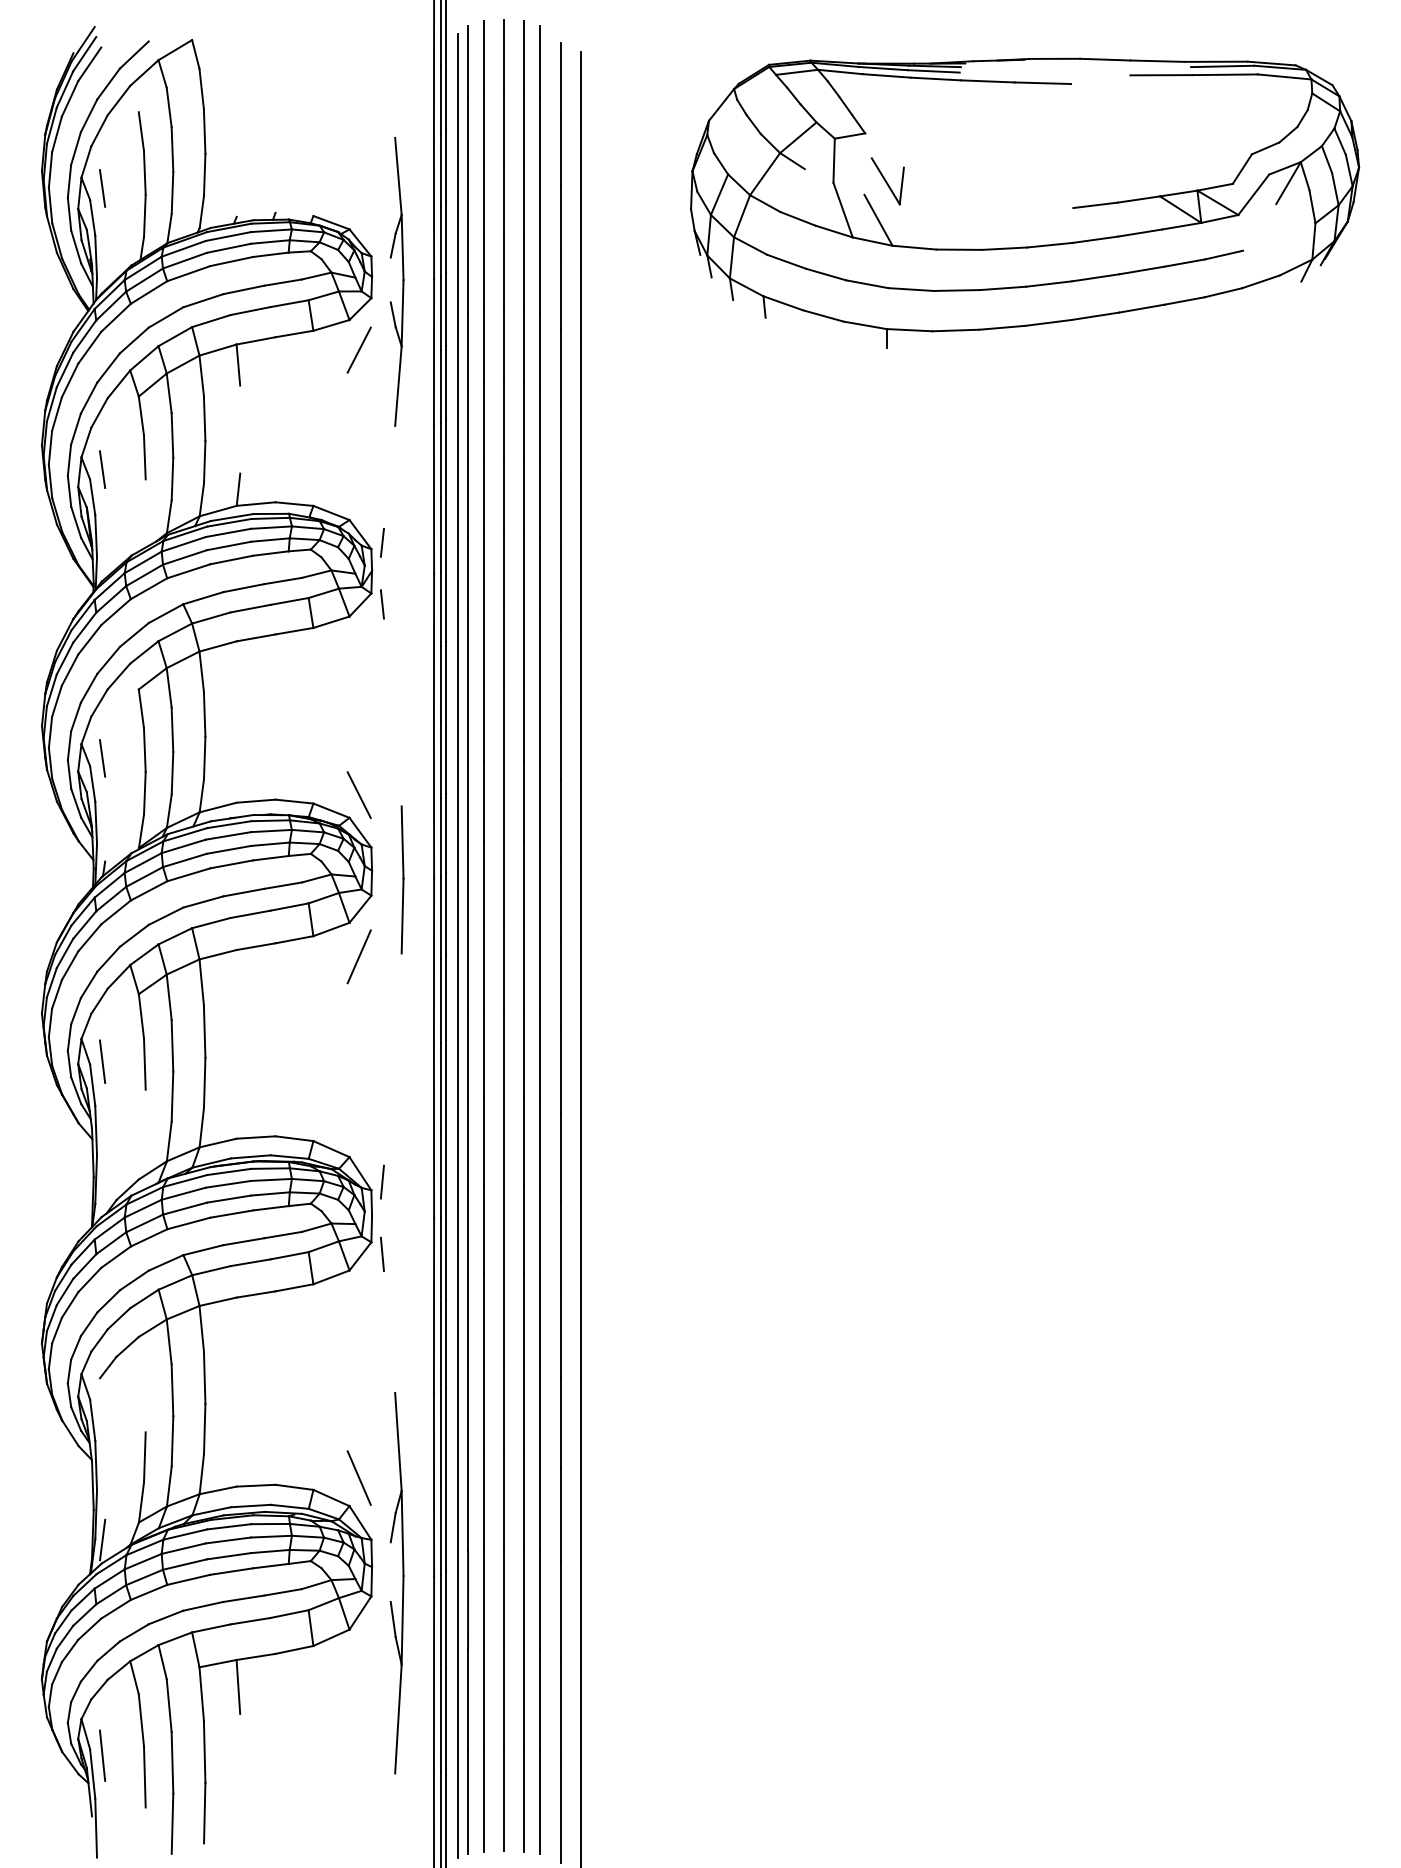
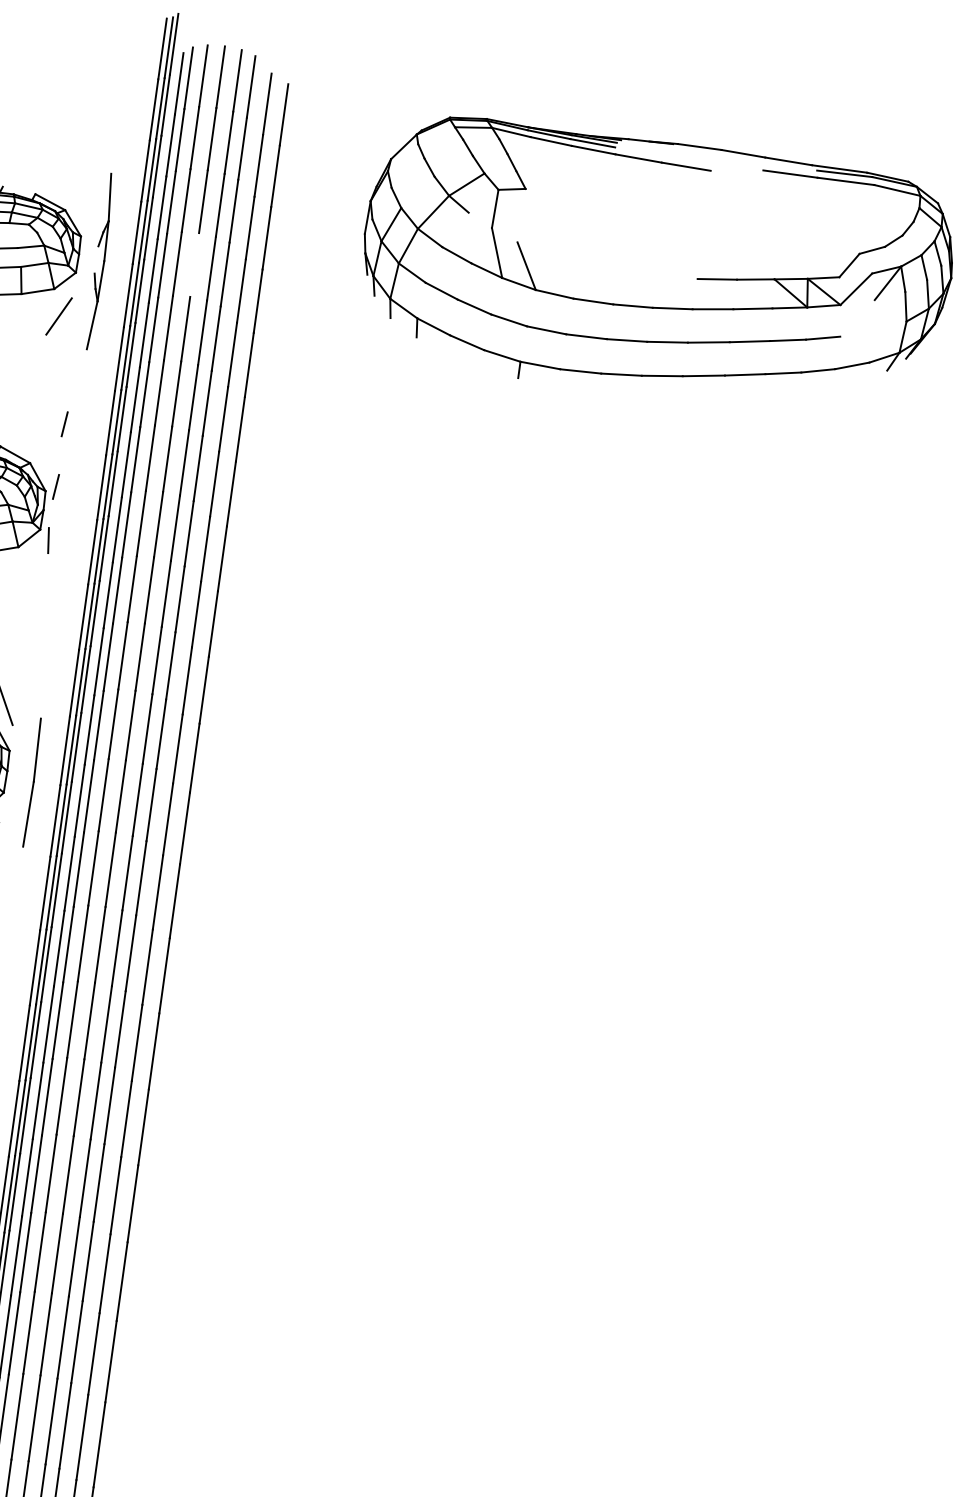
part: (887, 181) -> (539, 233), removed
line: (504, 270) -> (195, 264), removed
part: (396, 281) -> (99, 261), size x0.7
line: (382, 470) -> (64, 424), added

